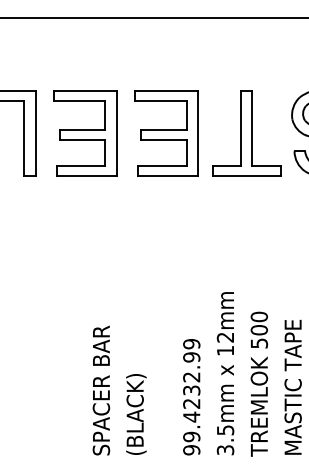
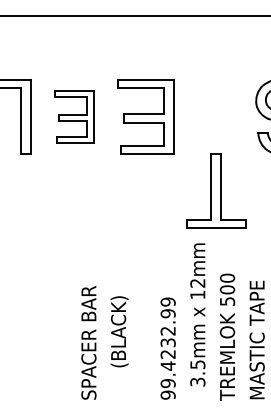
part: (84, 132) -> (74, 116), size x0.7
part: (246, 132) -> (216, 190), moved
text: (225, 373) -> (197, 314), moved
text: (136, 414) -> (119, 331), moved

